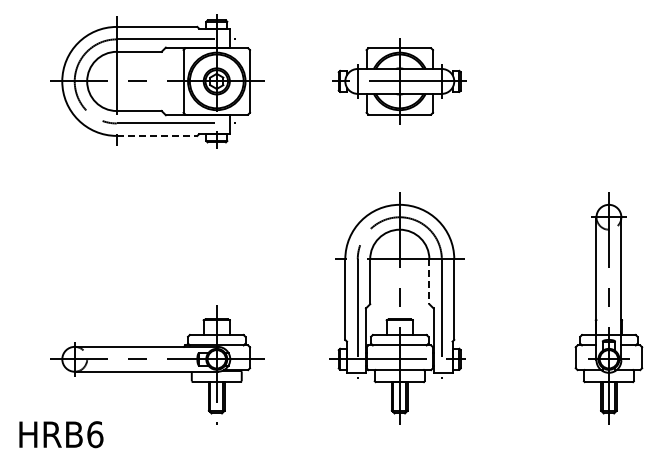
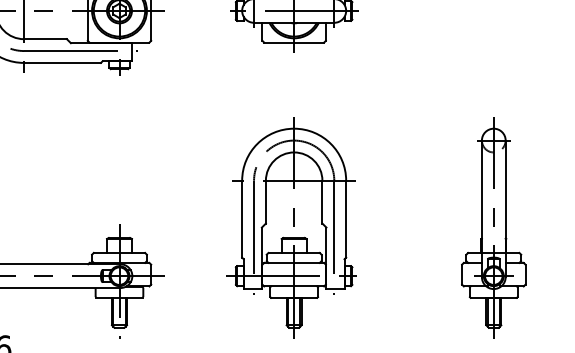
line: (157, 135) -> (62, 62), dashed -> solid
line: (429, 282) -> (322, 202), dashed -> solid

